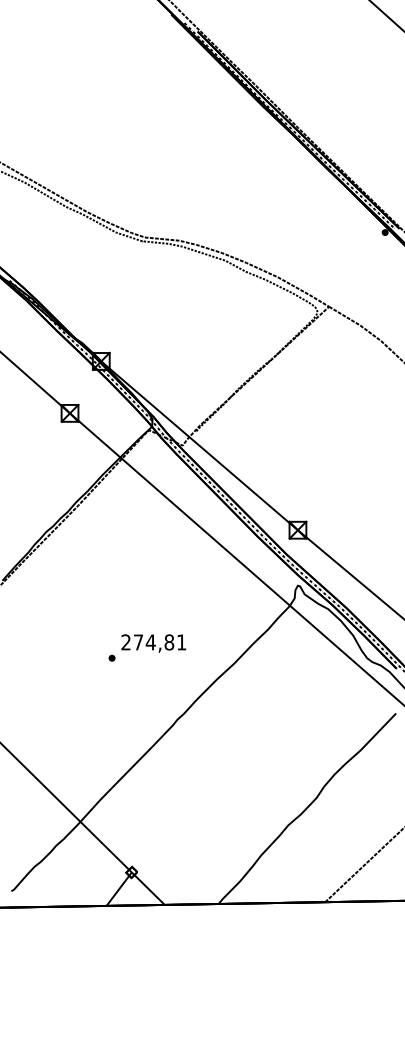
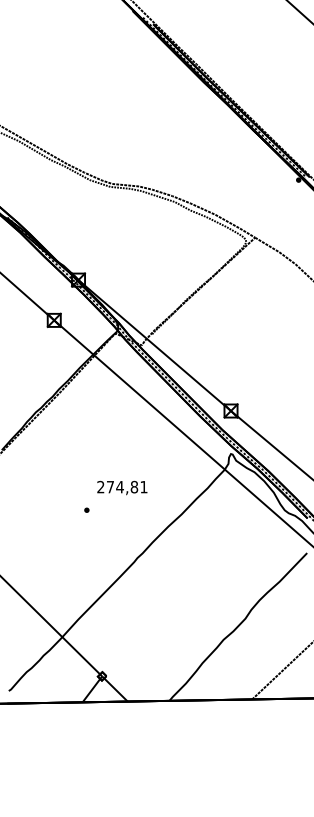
text: (153, 643) -> (122, 487), moved

